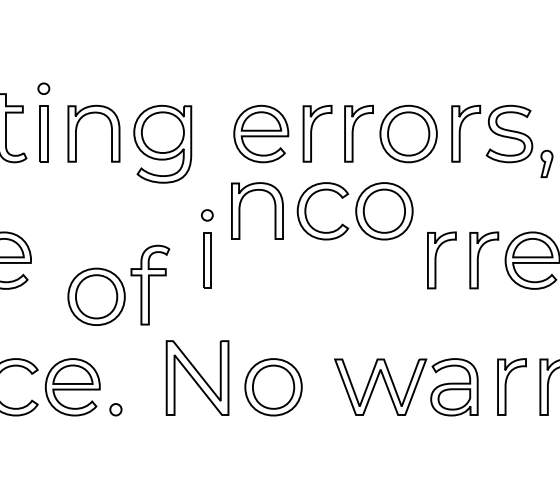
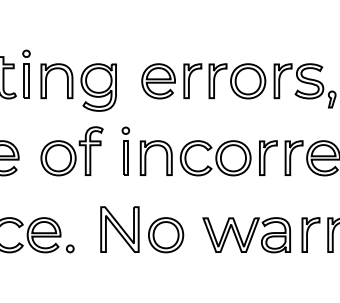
part: (307, 211) -> (186, 158), moved
part: (117, 285) -> (71, 151), moved

